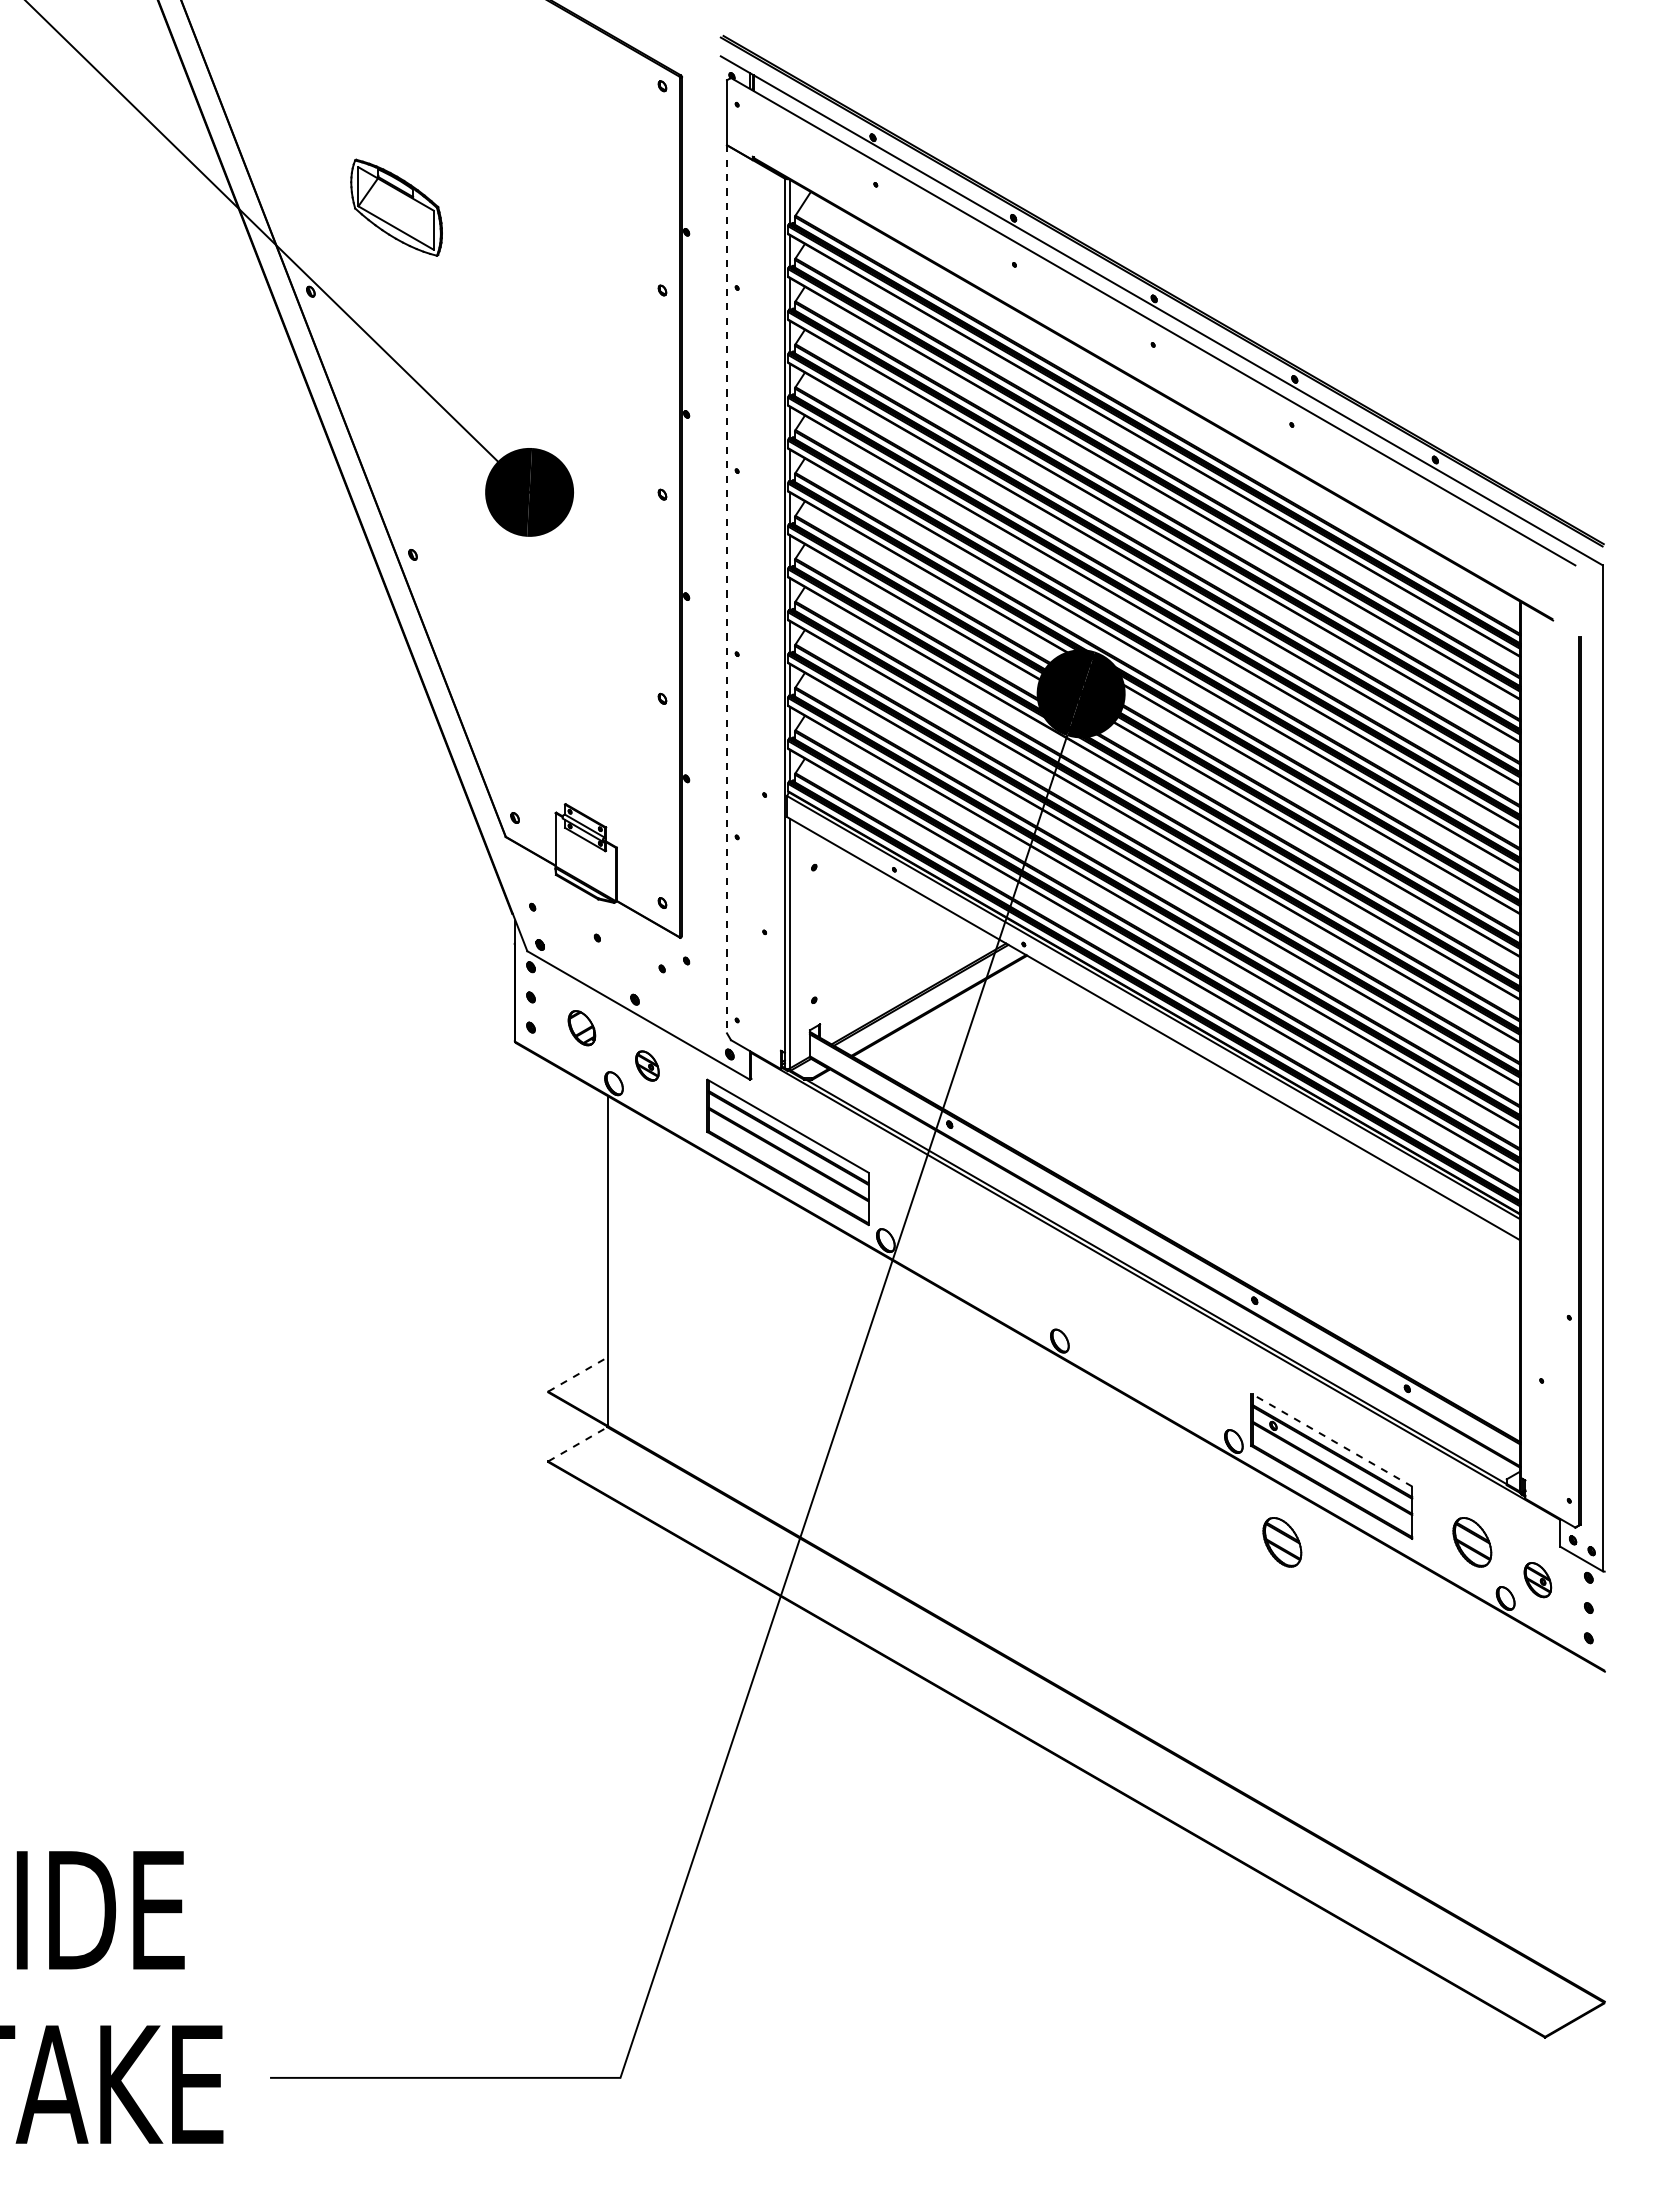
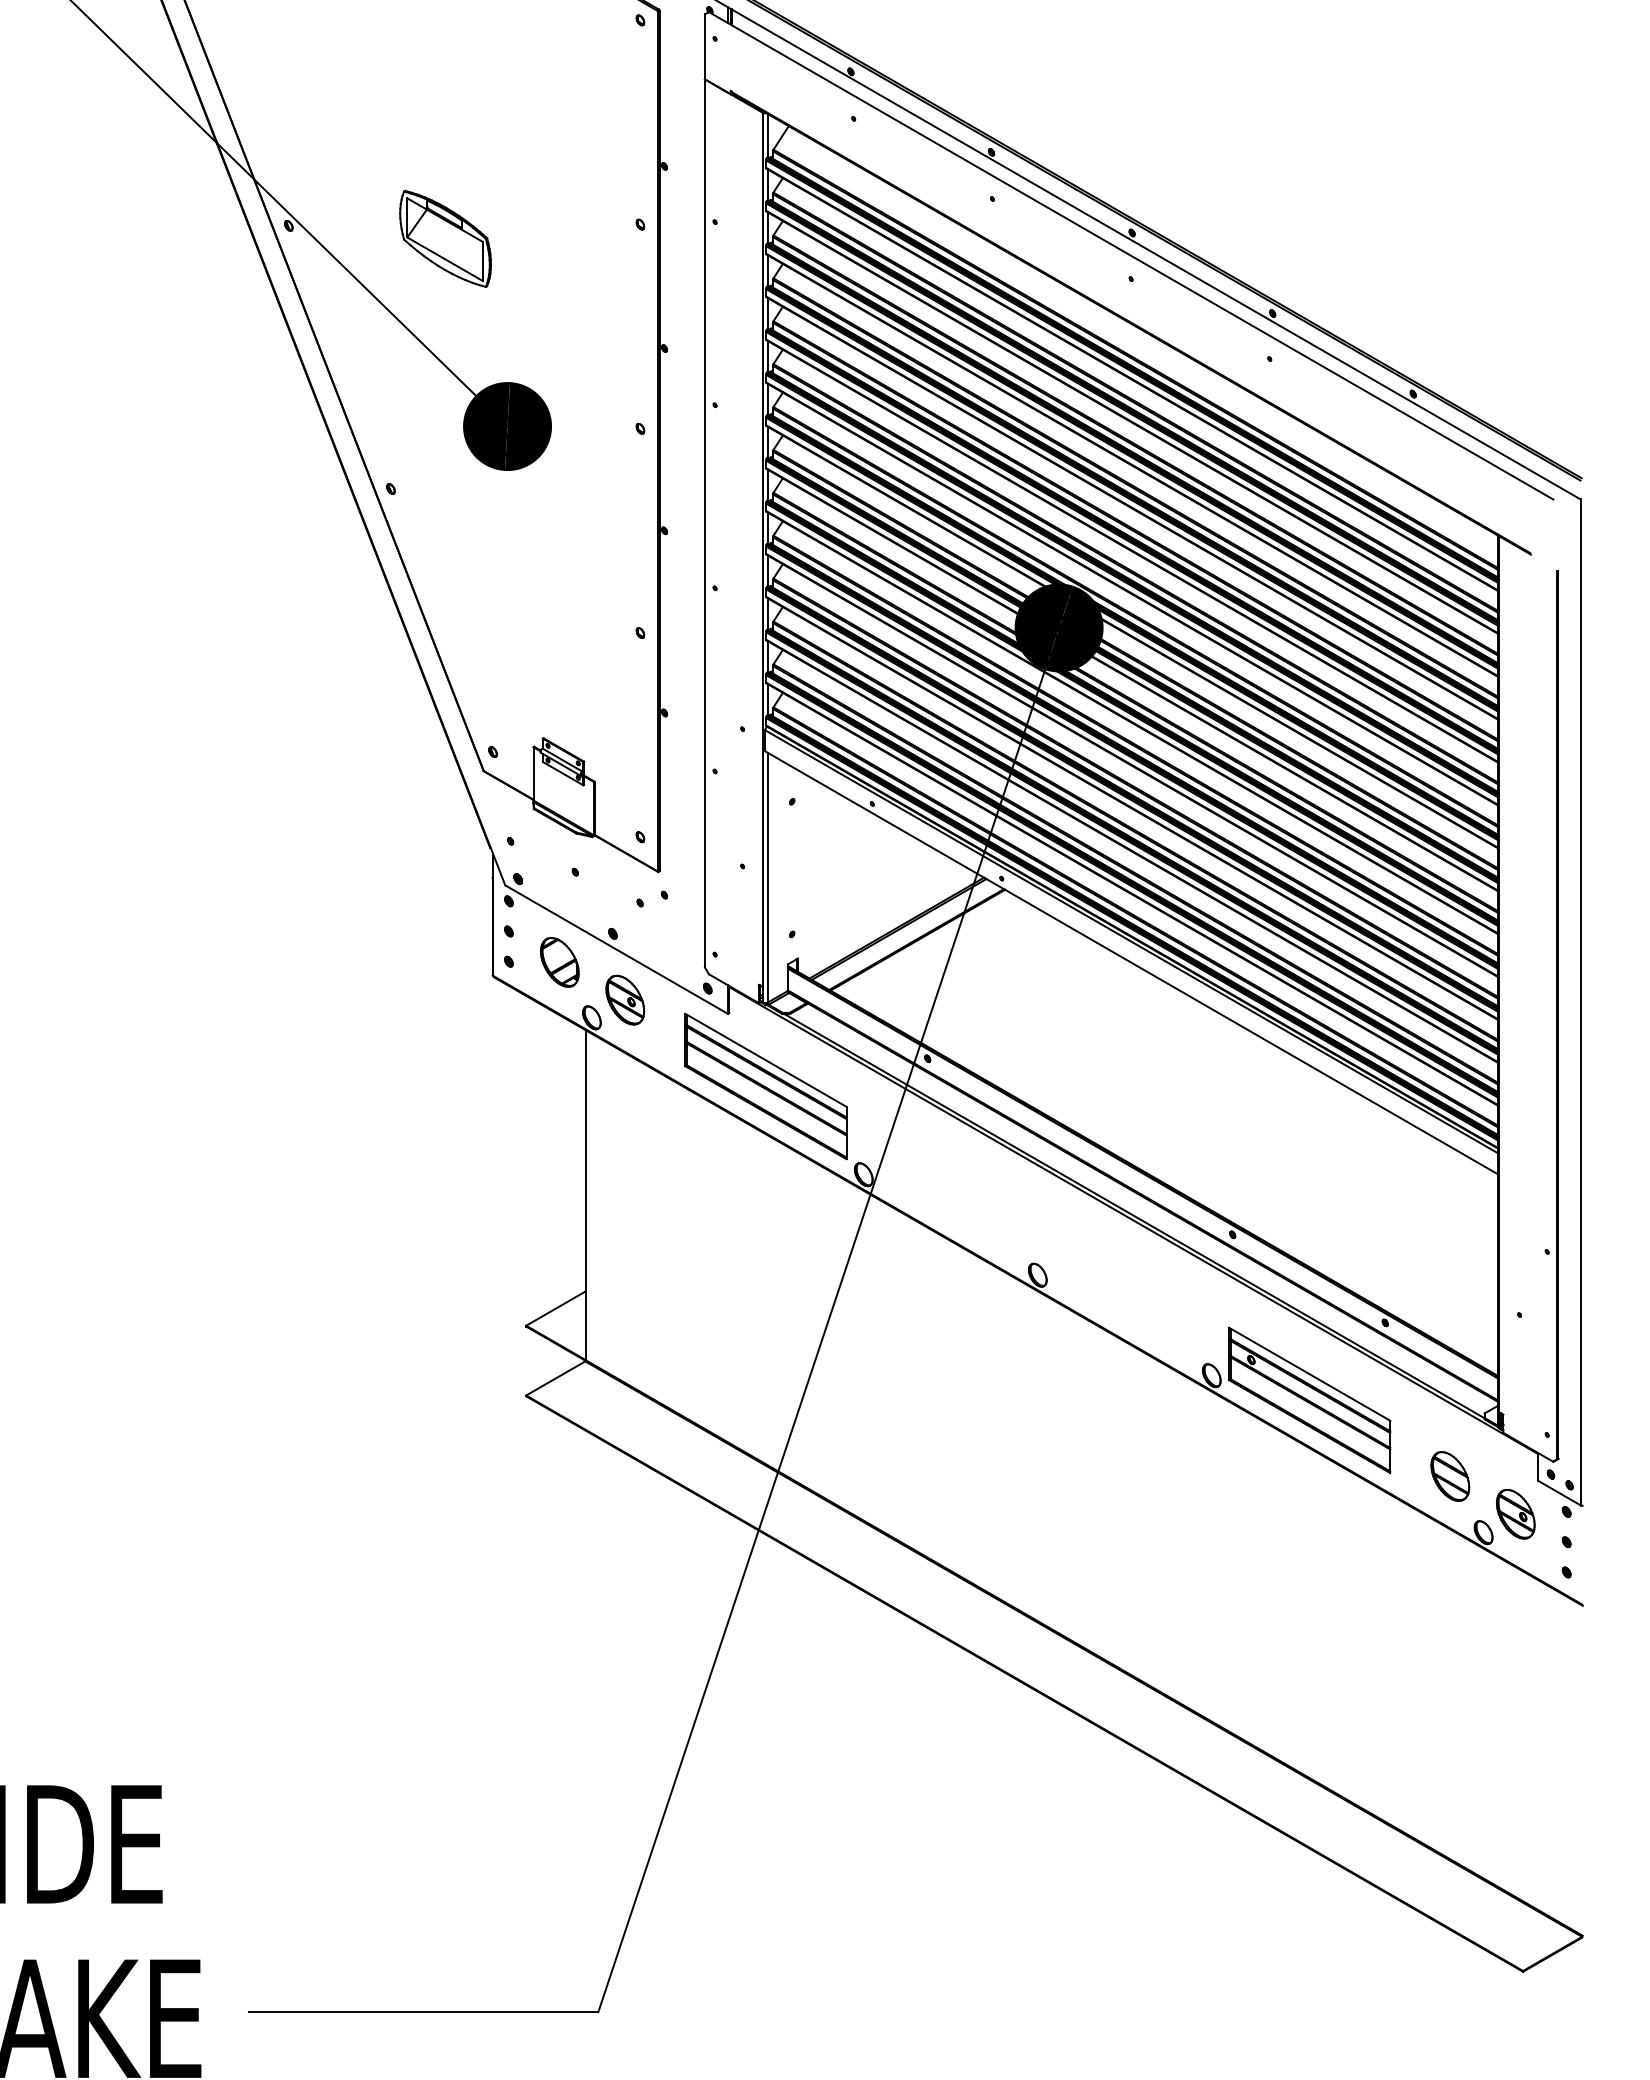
part: (396, 207) -> (445, 238), moved
line: (727, 589) -> (705, 523), dashed -> solid
part: (581, 1027) -> (559, 961), size x1.43
part: (647, 1065) -> (625, 999), size x1.67
line: (578, 1374) -> (556, 1308), dashed -> solid
line: (1331, 1439) -> (1309, 1373), dashed -> solid
line: (578, 1444) -> (556, 1378), dashed -> solid
part: (1282, 1542) -> (1260, 1476), removed
part: (1537, 1579) -> (1515, 1513), size x1.43

